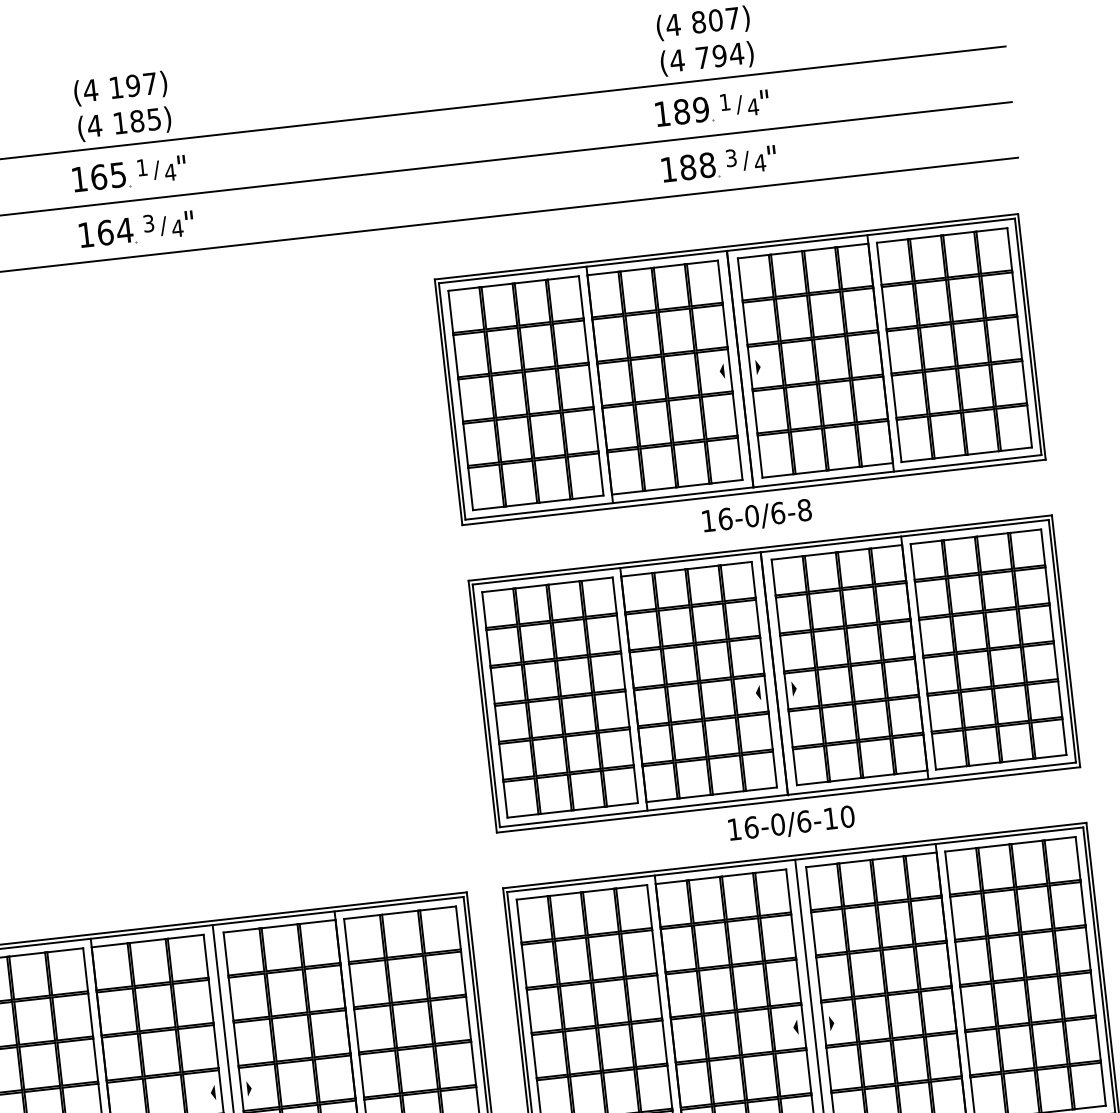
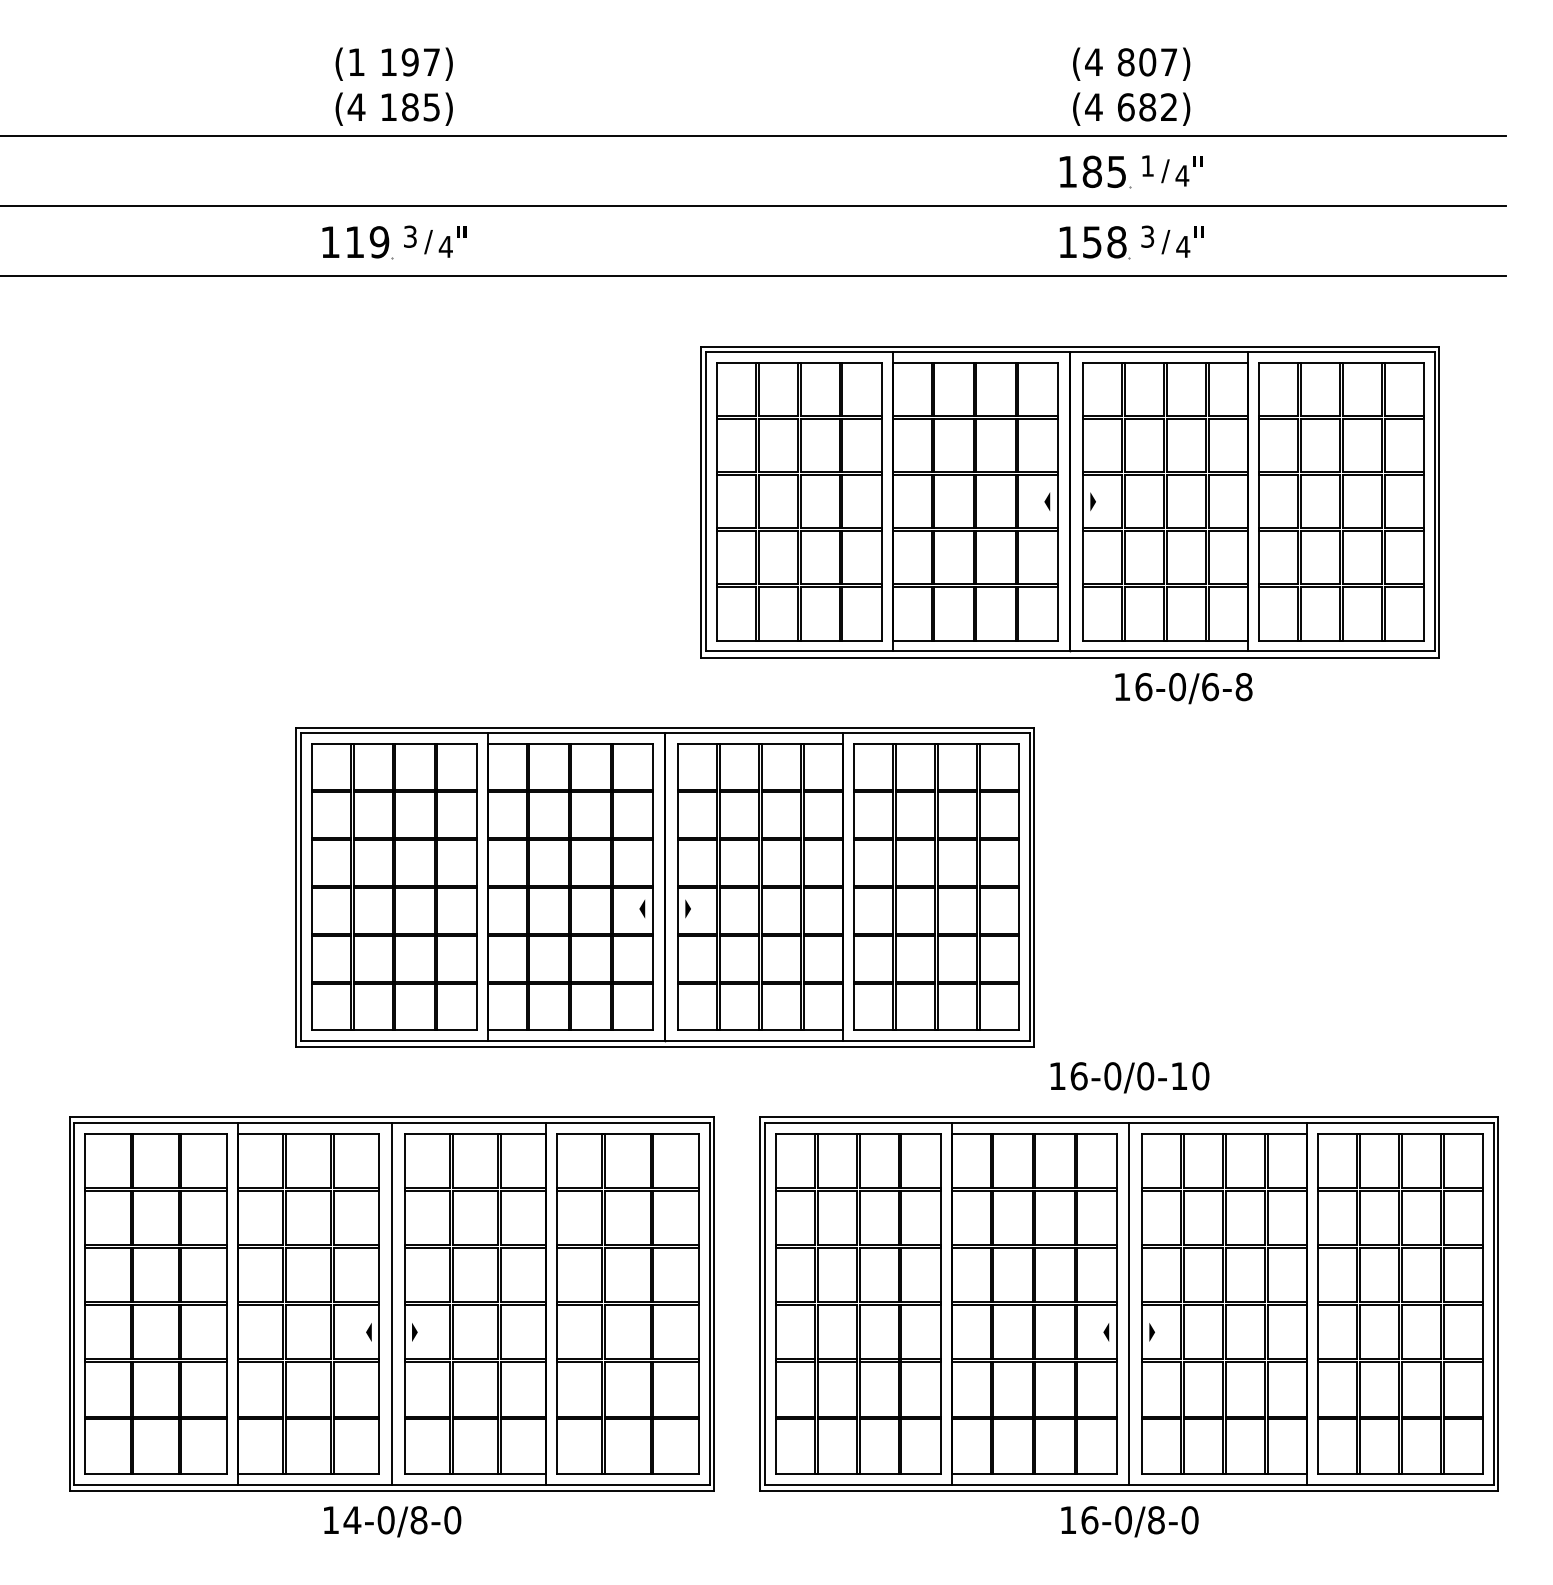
text: (719, 56) -> (1147, 107), 794) -> 682)
text: (90, 89) -> (356, 61), (4 -> (1
text: (700, 109) -> (1116, 171), 189 -> 185
text: (687, 167) -> (1091, 242), 188 -> 158
part: (125, 175) -> (387, 173), removed
text: (115, 231) -> (367, 242), 164 -> 119
part: (739, 369) -> (1069, 502), moved
text: (756, 516) -> (1183, 688), moved
part: (773, 674) -> (664, 887), moved
text: (803, 821) -> (1145, 1076), 16-0/6-10 -> 16-0/0-10

